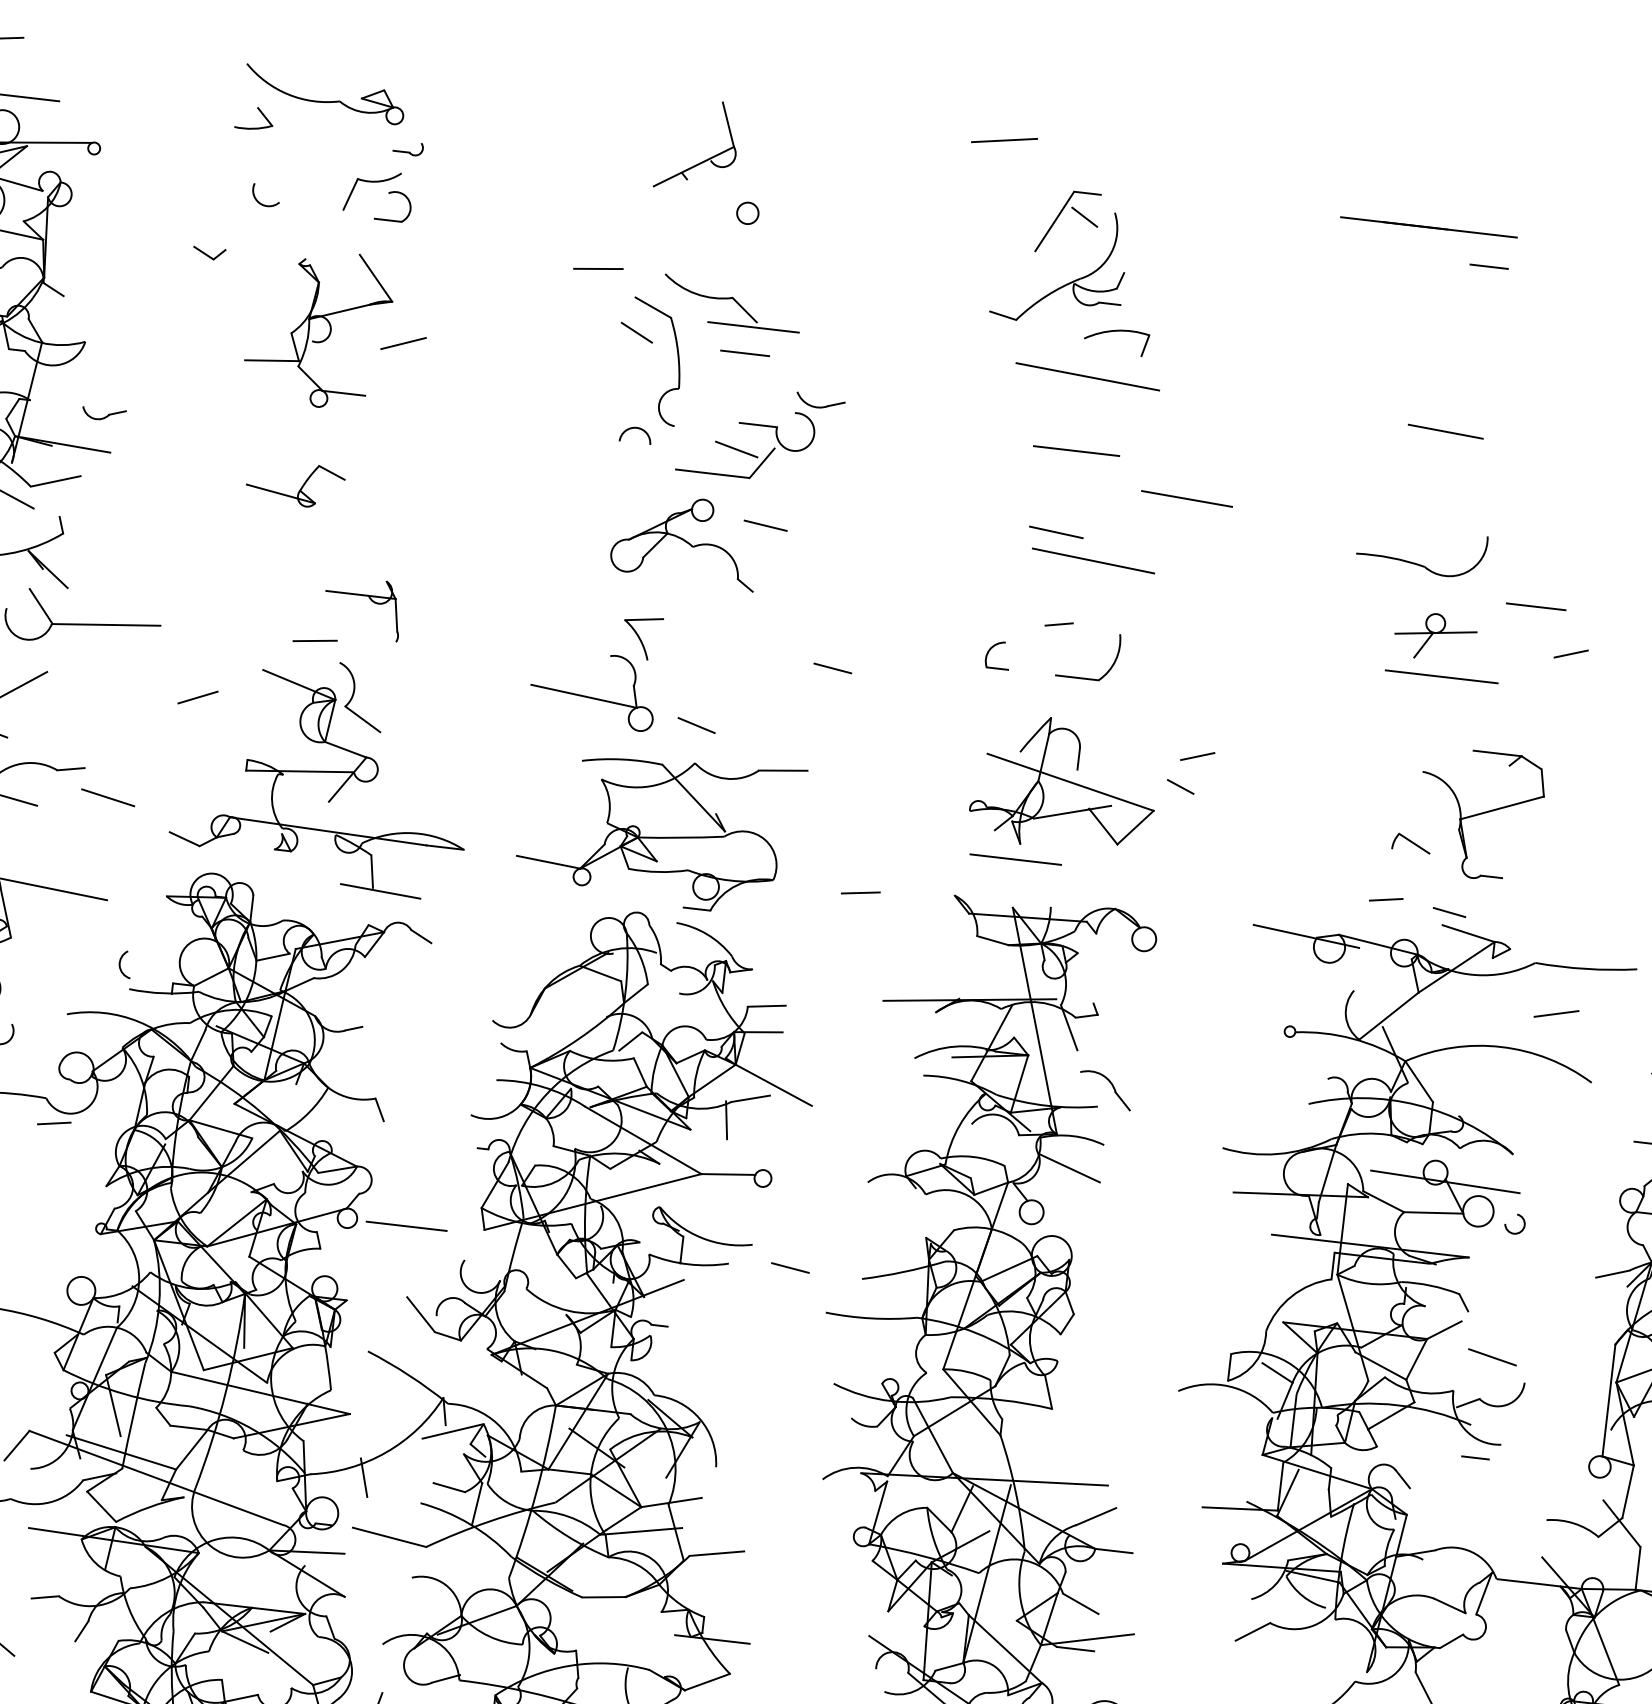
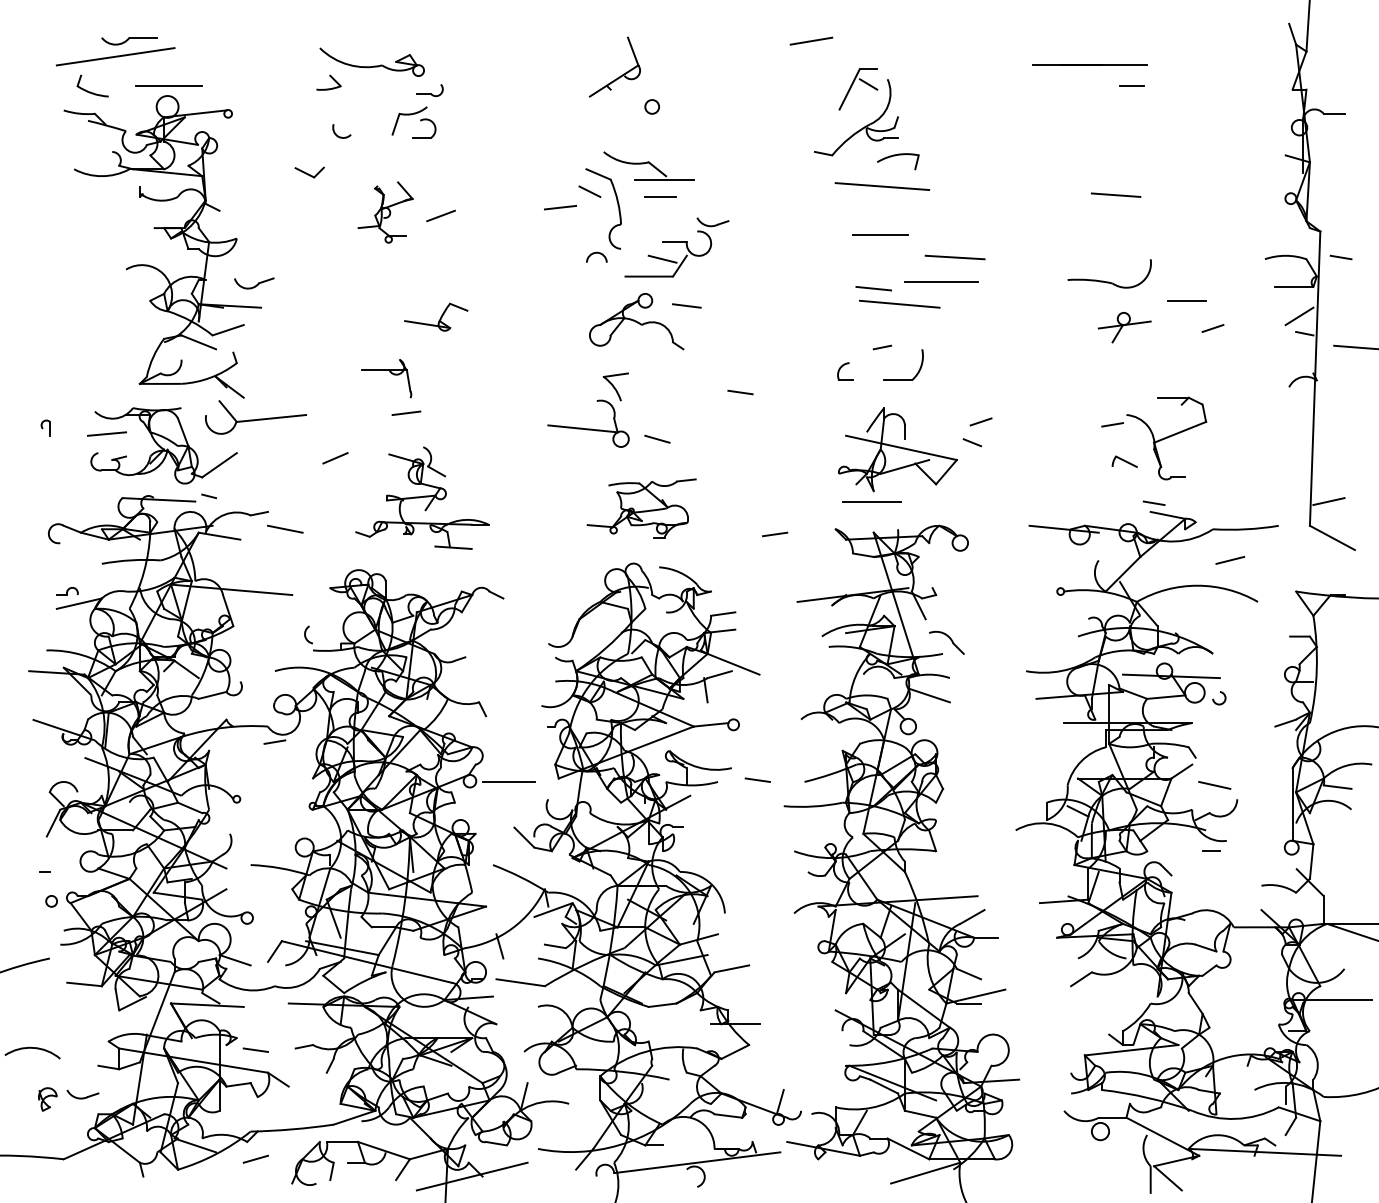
part: (408, 148) -> (429, 90), size x1.4
part: (208, 253) -> (309, 172), size x1.4
line: (598, 268) -> (560, 207), moved
part: (318, 328) -> (385, 212), size x0.6
part: (102, 414) -> (253, 283), size x1.4
part: (296, 483) -> (436, 316), moved
part: (369, 600) -> (390, 373), moved
line: (1441, 676) -> (941, 281), moved
part: (323, 773) -> (421, 497), size x0.7
part: (659, 829) -> (641, 508), size x0.6
line: (1386, 899) -> (1112, 424), moved

